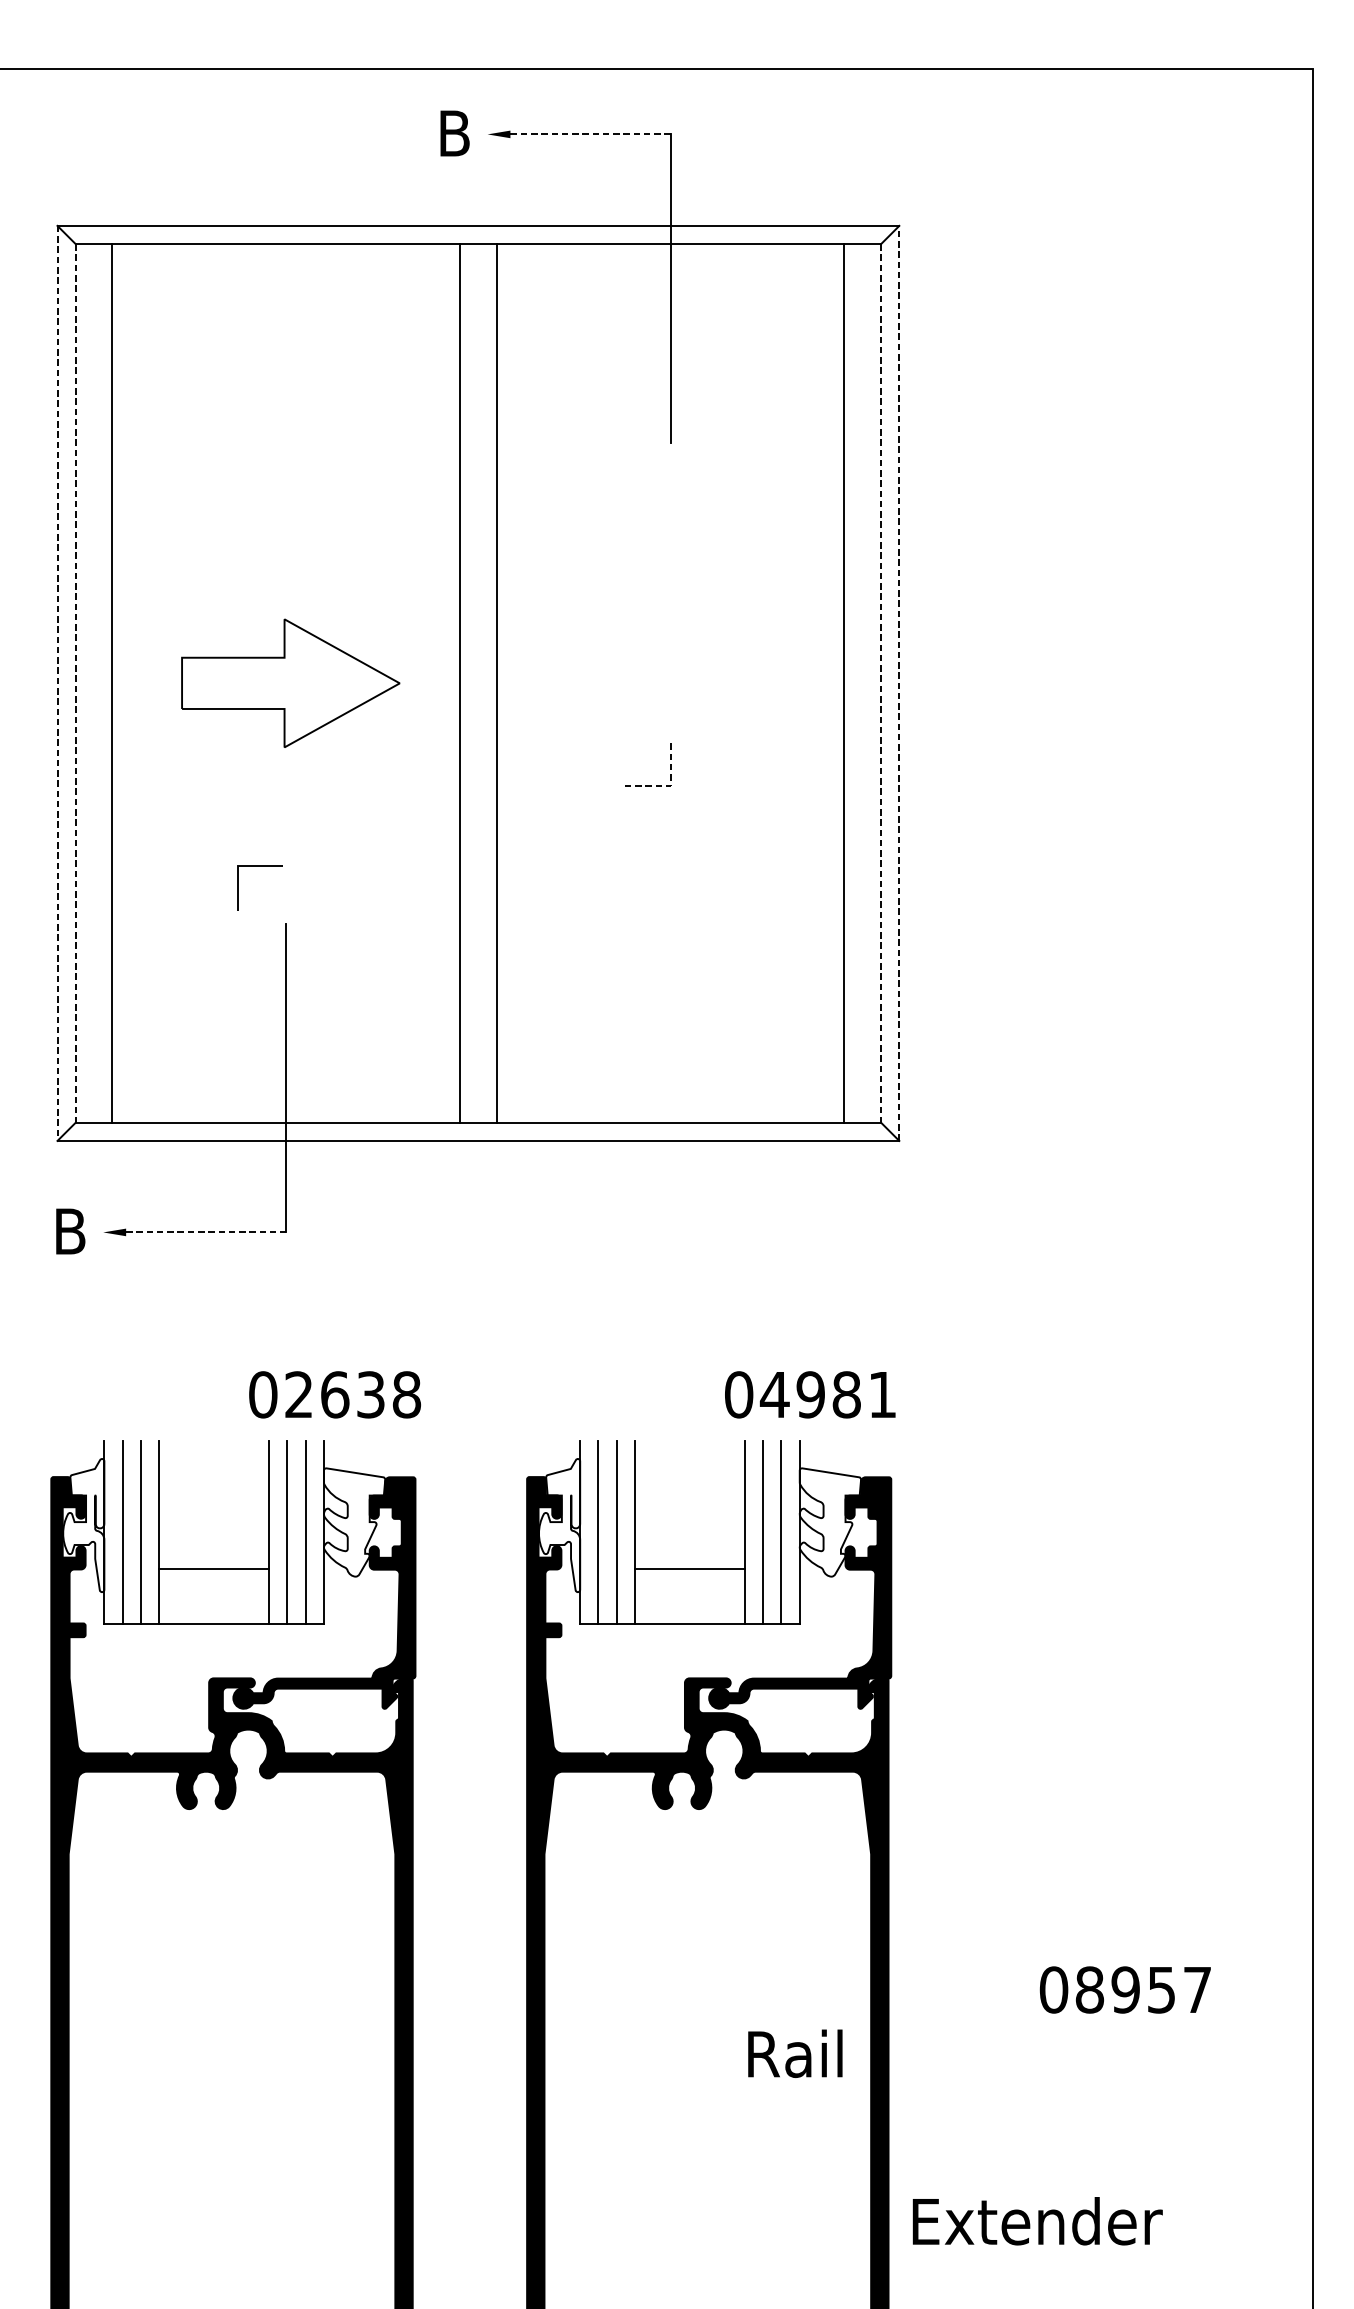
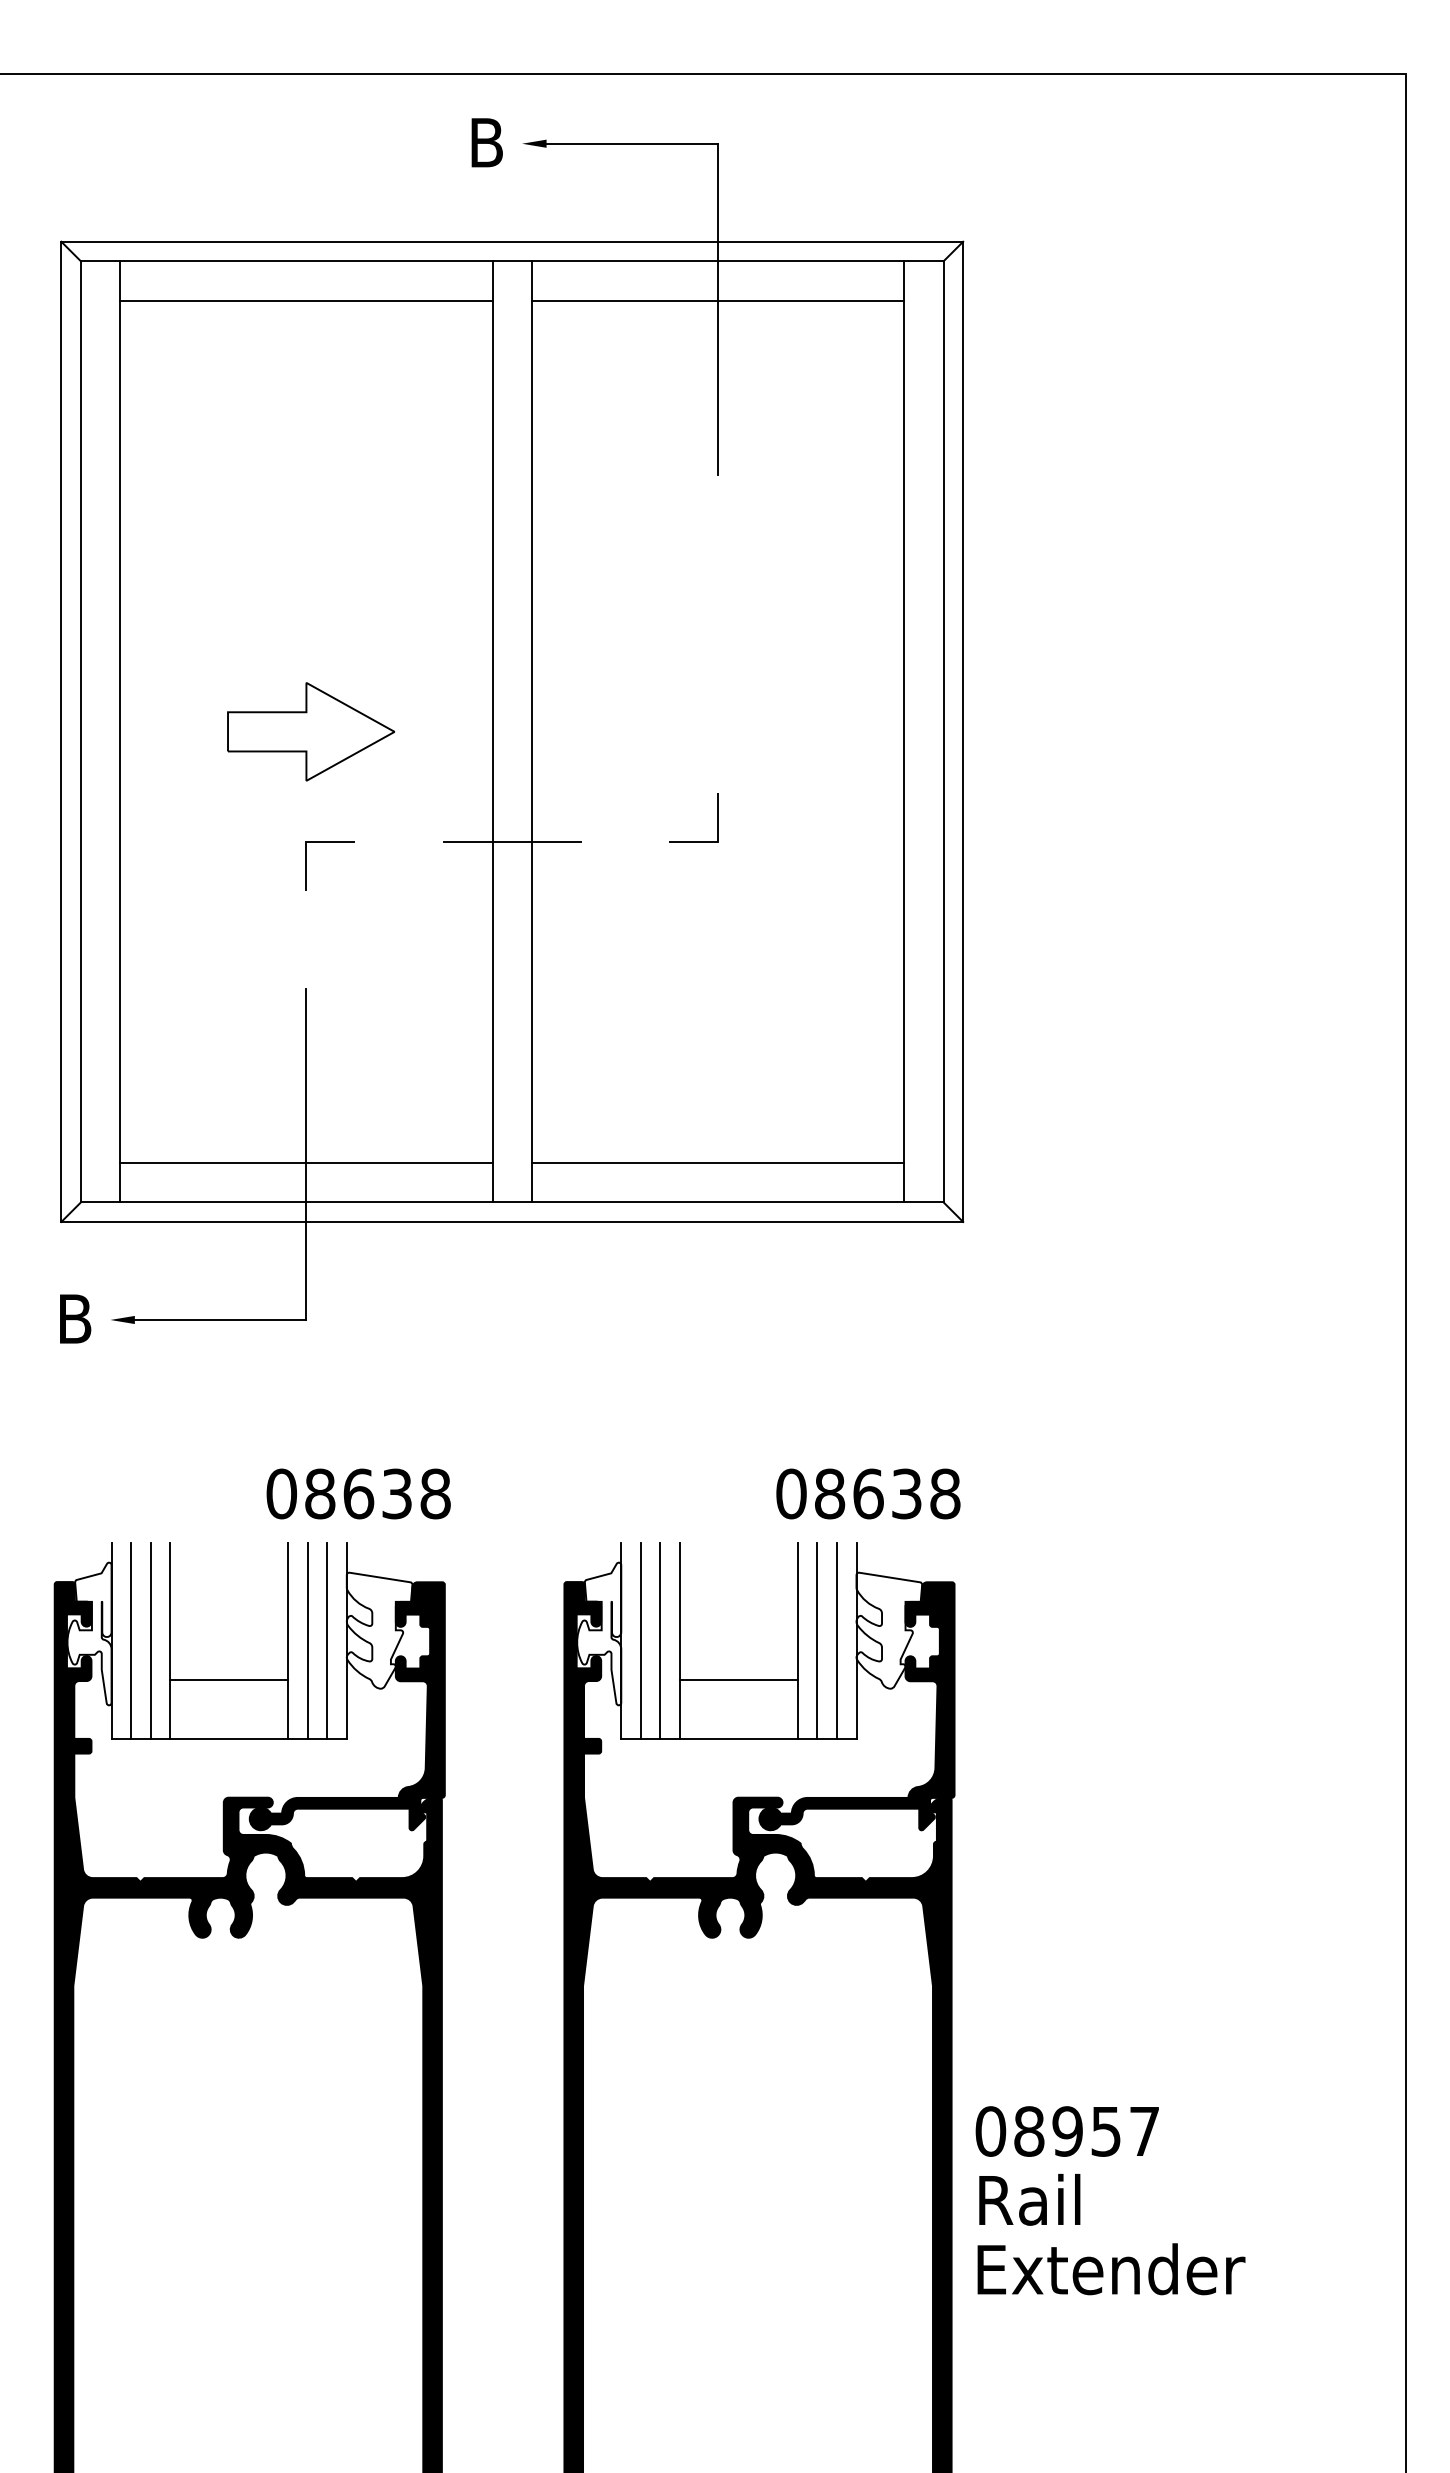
line: (590, 134) -> (632, 143), dashed -> solid
line: (286, 280) -> (306, 300), added
line: (669, 280) -> (717, 300), added
part: (290, 683) -> (310, 731), size x0.71
line: (899, 683) -> (963, 731), dashed -> solid
line: (57, 684) -> (61, 732), dashed -> solid
line: (75, 684) -> (80, 732), dashed -> solid
line: (880, 684) -> (943, 732), dashed -> solid
line: (477, 786) -> (511, 842), added
line: (670, 786) -> (718, 842), dashed -> solid
line: (259, 866) -> (329, 842), moved
line: (286, 1086) -> (306, 1163), added
line: (669, 1086) -> (717, 1163), added
line: (206, 1231) -> (220, 1319), dashed -> solid
text: (299, 1394) -> (320, 1493), 02638 -> 08638
text: (827, 1394) -> (886, 1493), 04981 -> 08638
text: (1124, 1989) -> (1066, 2131), moved
text: (795, 2053) -> (1029, 2199), moved
text: (1037, 2221) -> (1111, 2269), moved

